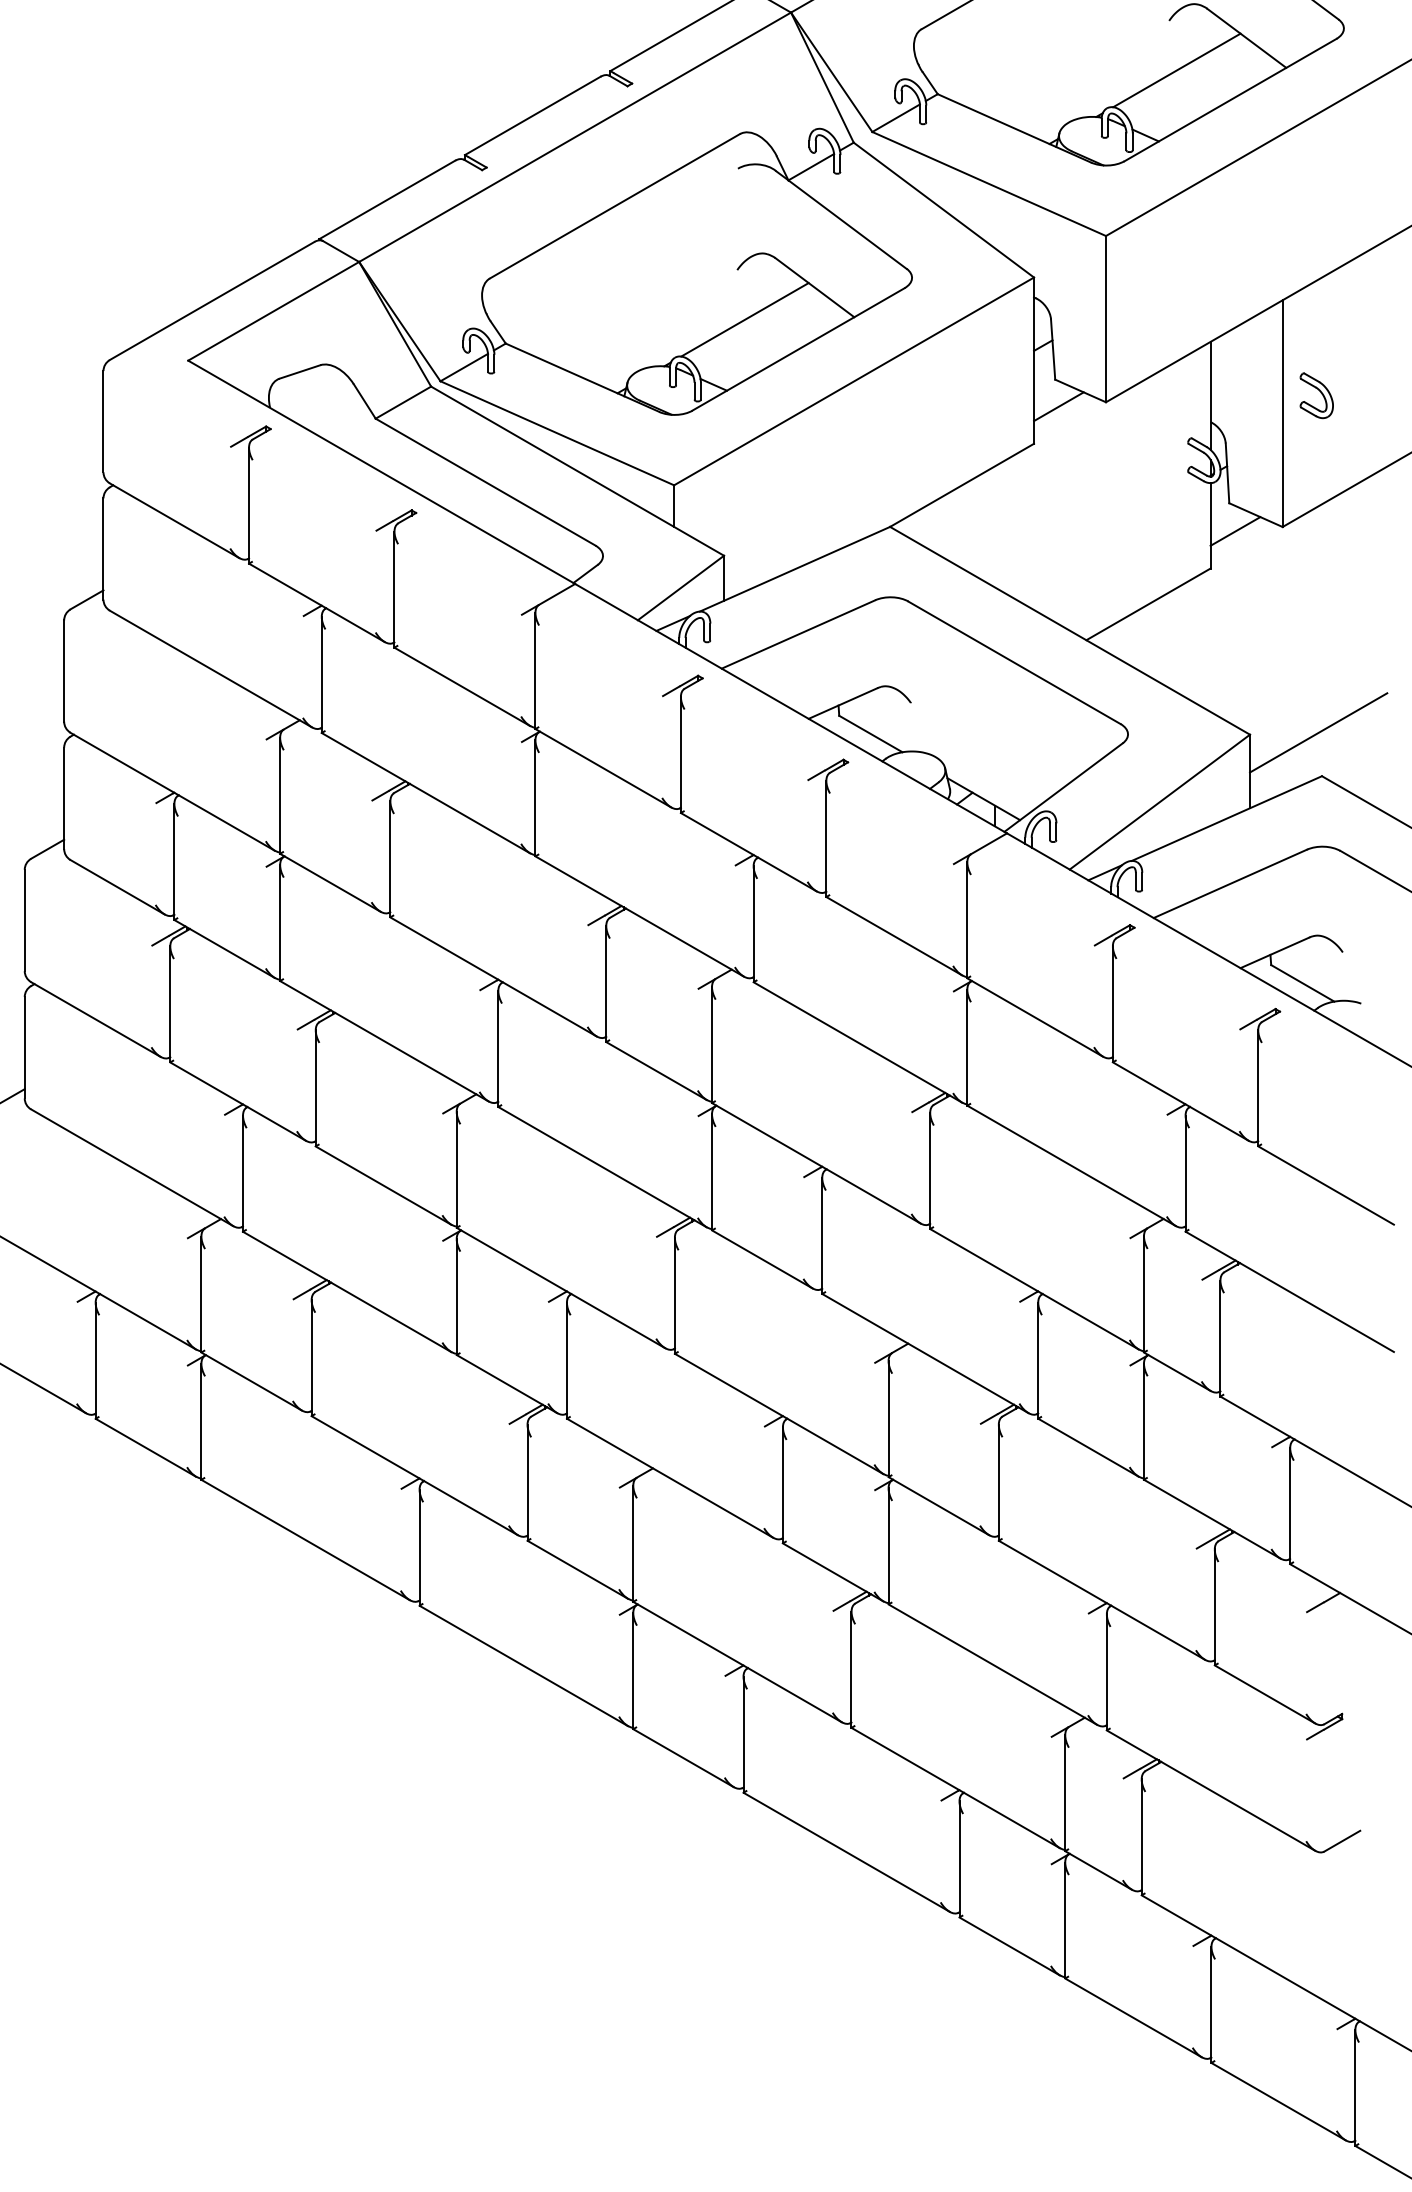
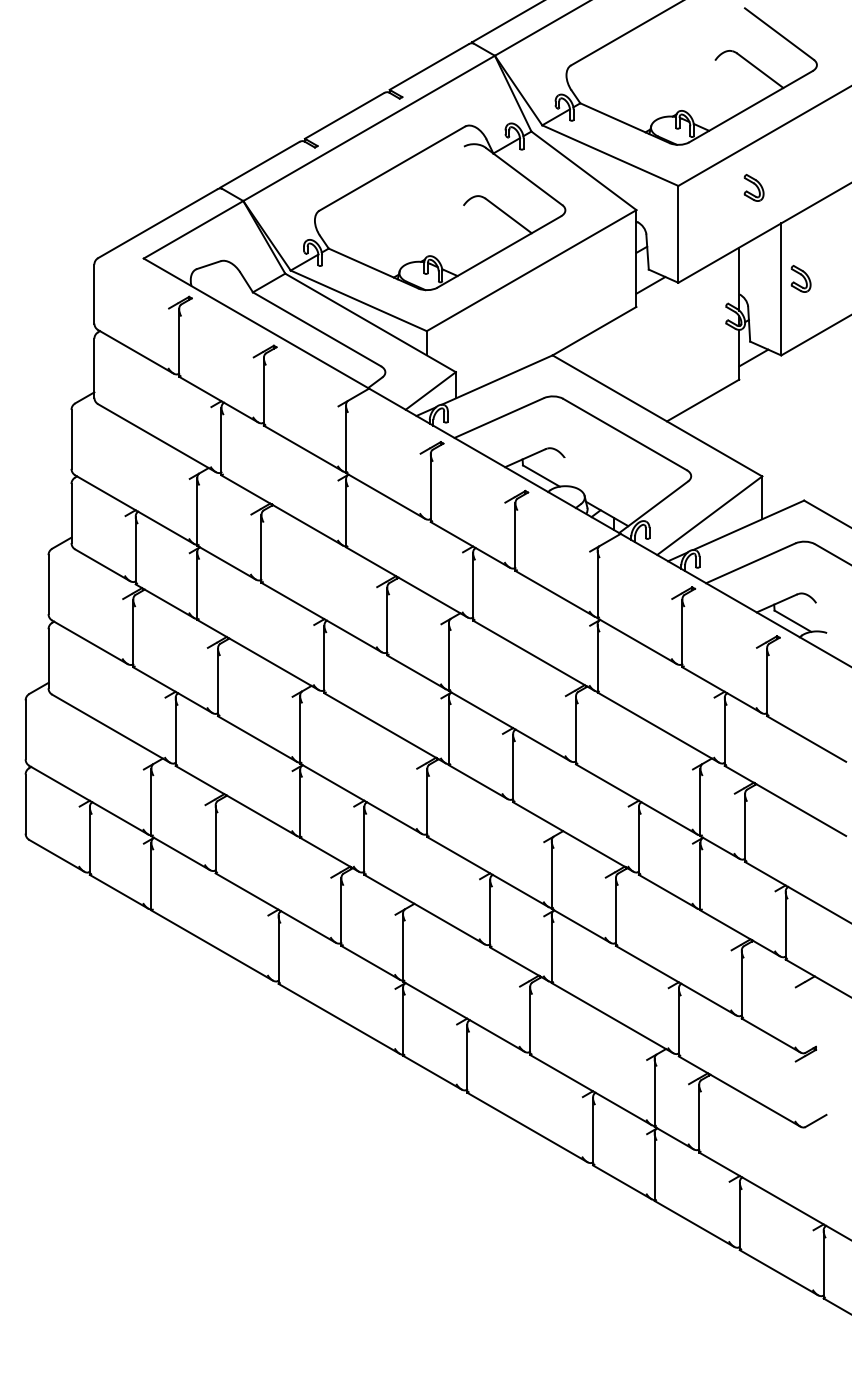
line: (1176, 70) -> (719, 89), removed
part: (1234, 238) -> (753, 187), added
line: (743, 319) -> (467, 234), removed
line: (1319, 733) -> (802, 475), removed

